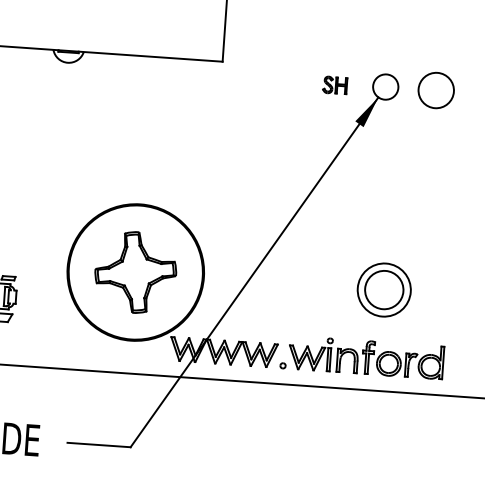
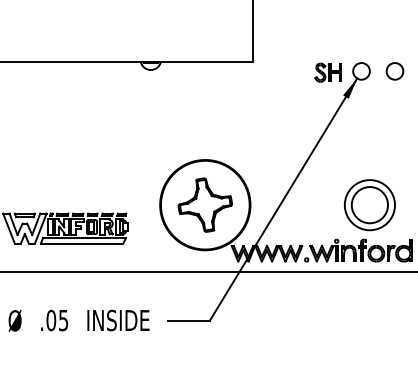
part: (334, 85) -> (327, 72), size x1.67
circle: (435, 90) -> (394, 71), size x0.71
part: (383, 290) -> (369, 205), size x1.43

